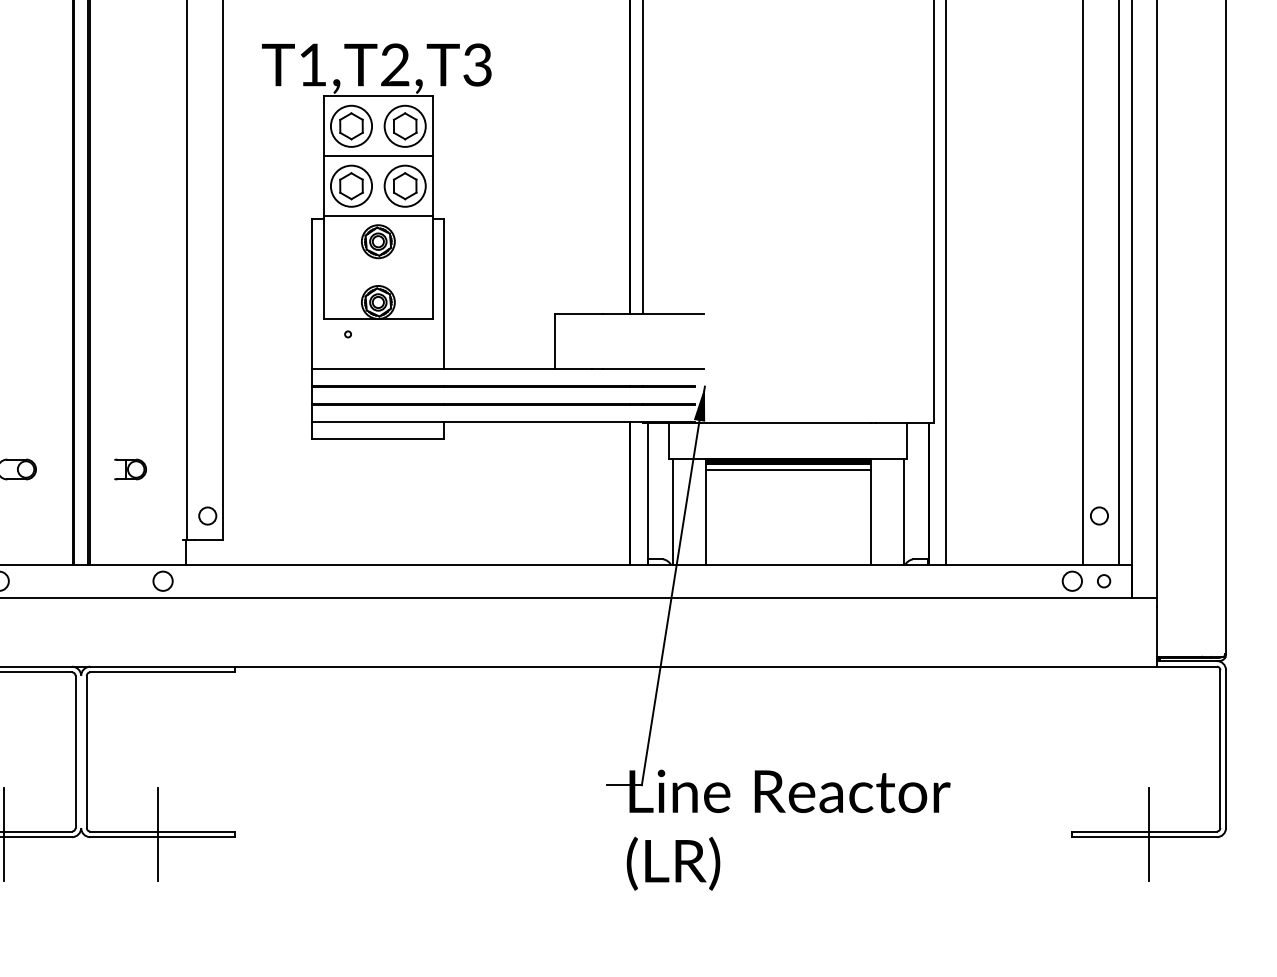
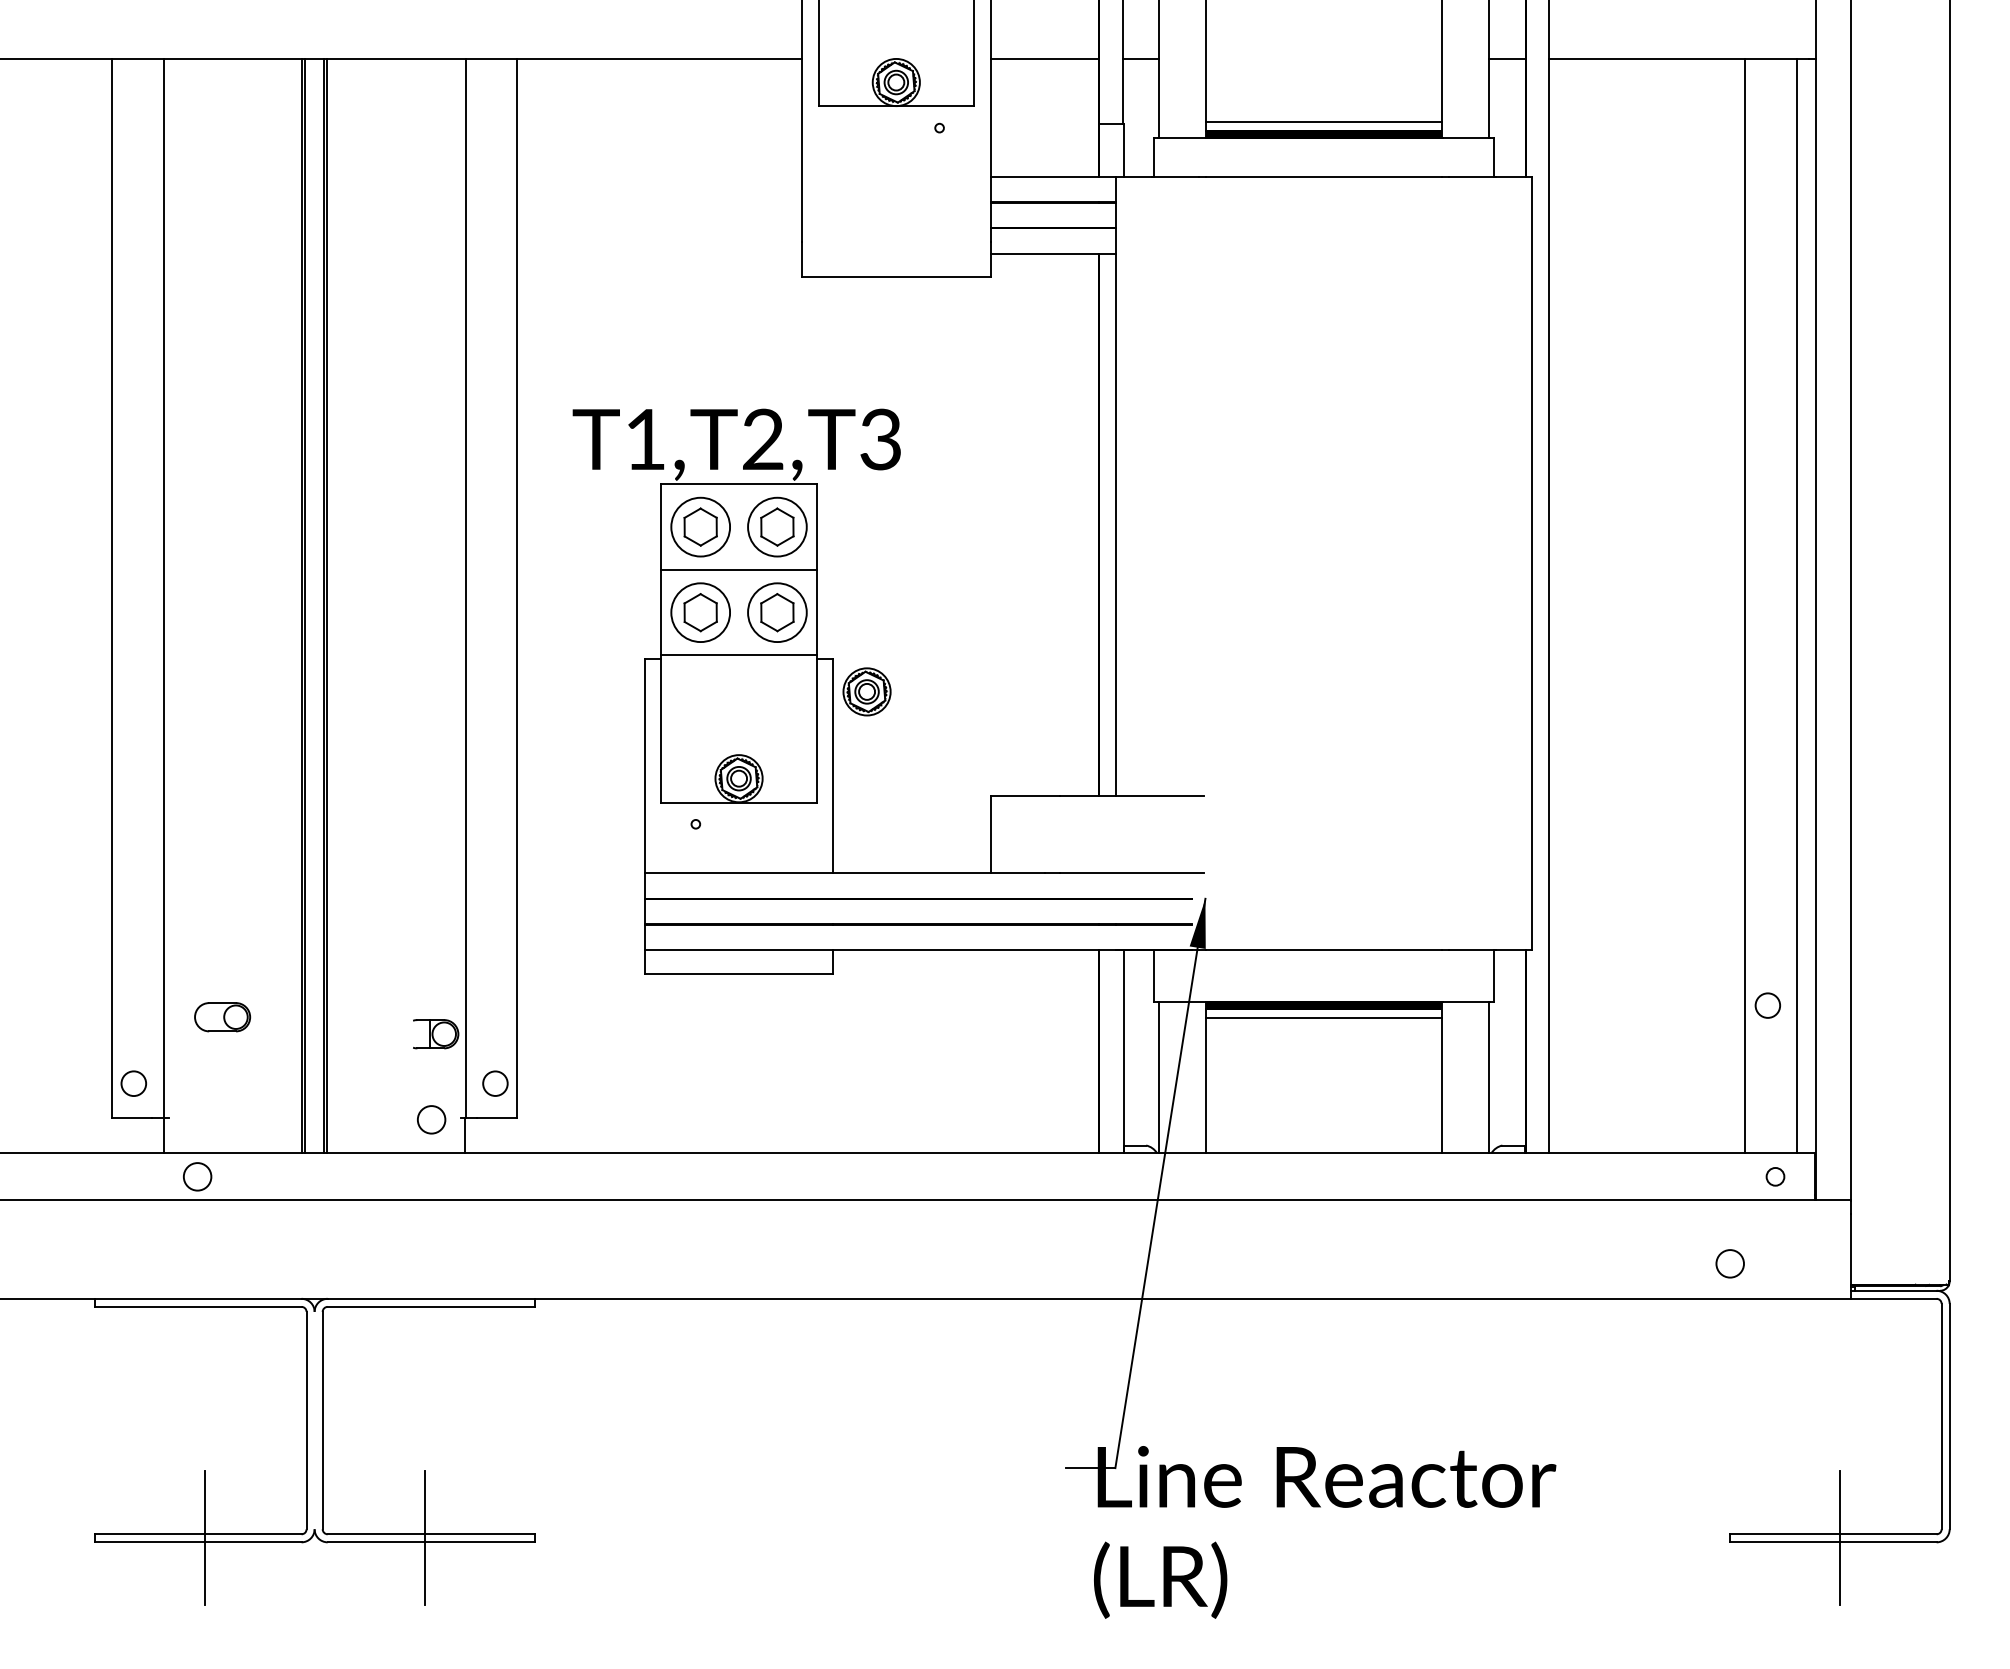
part: (377, 241) -> (866, 691), moved
part: (130, 469) -> (436, 1034), moved
circle: (1099, 515) -> (1767, 1005), moved
circle: (163, 581) -> (431, 1119), moved
circle: (1071, 581) -> (1729, 1263), moved

